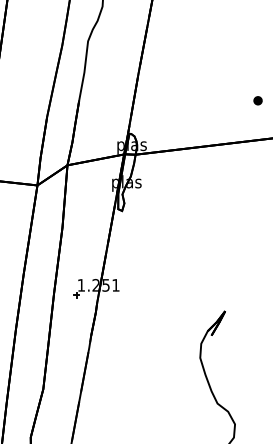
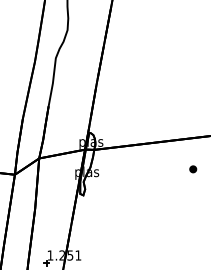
part: (257, 100) -> (192, 169), moved

